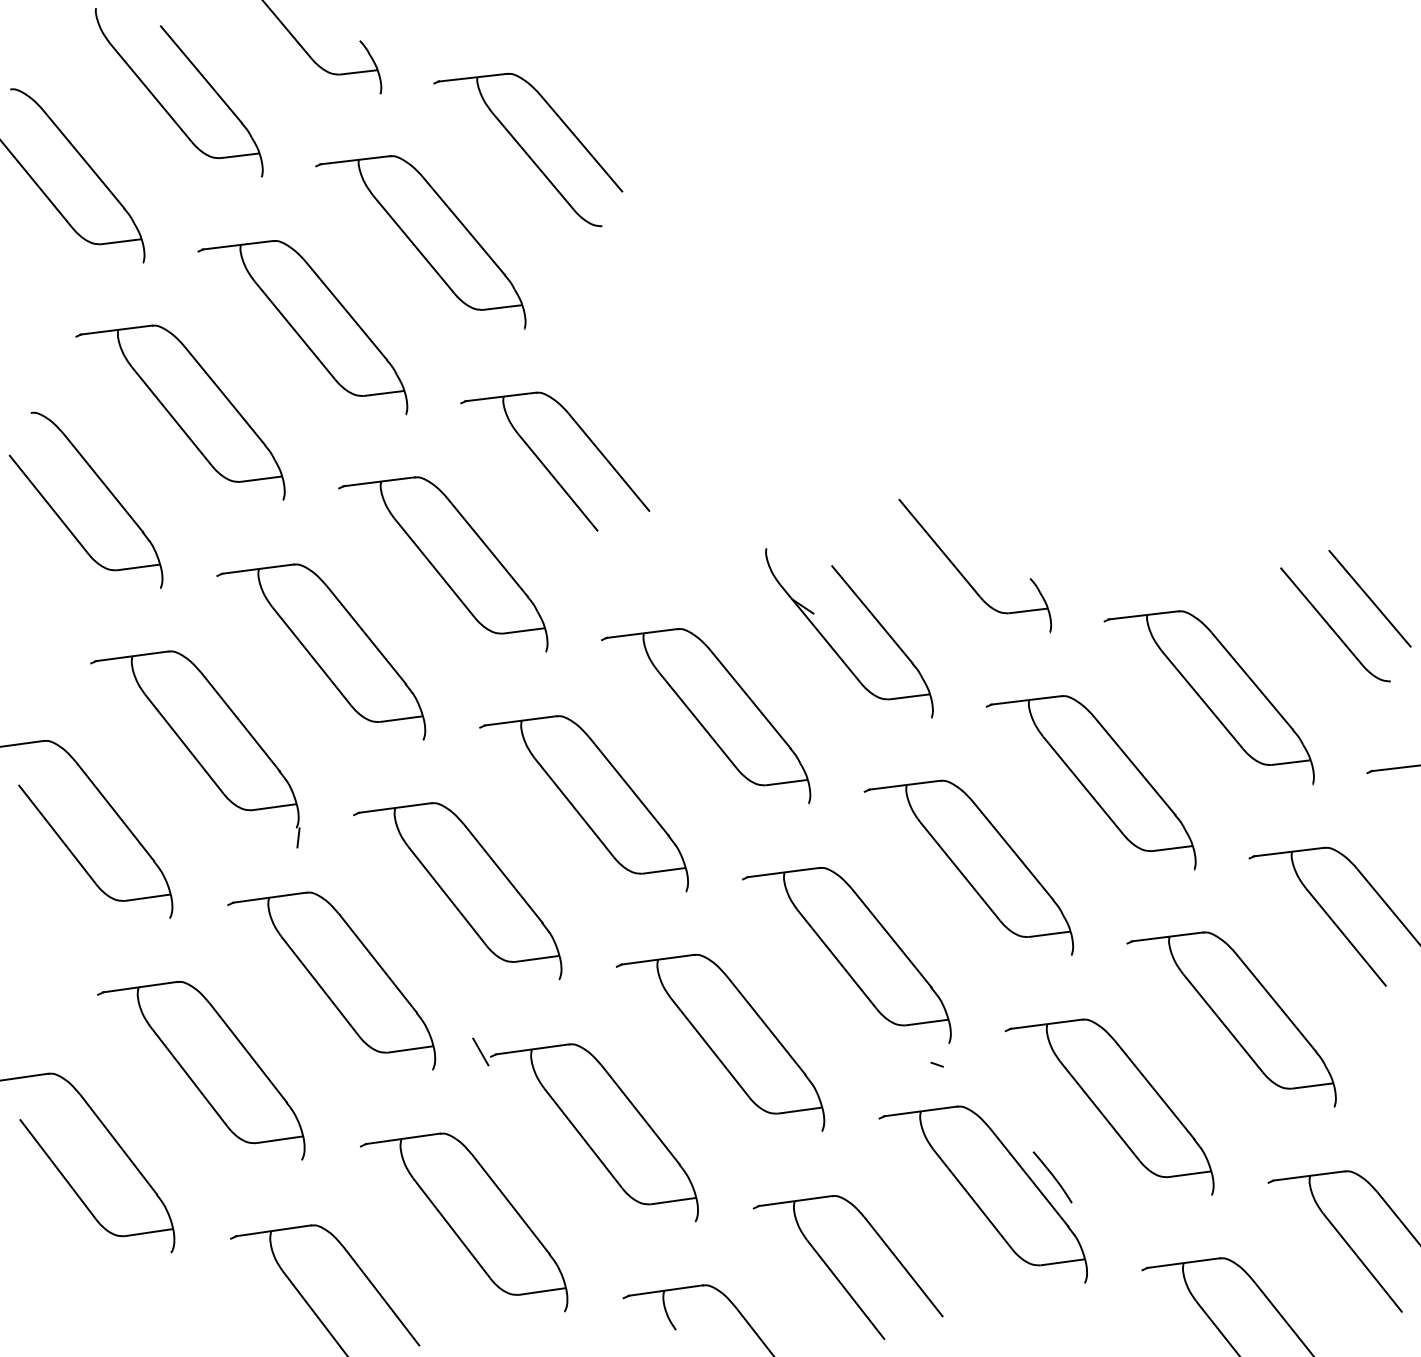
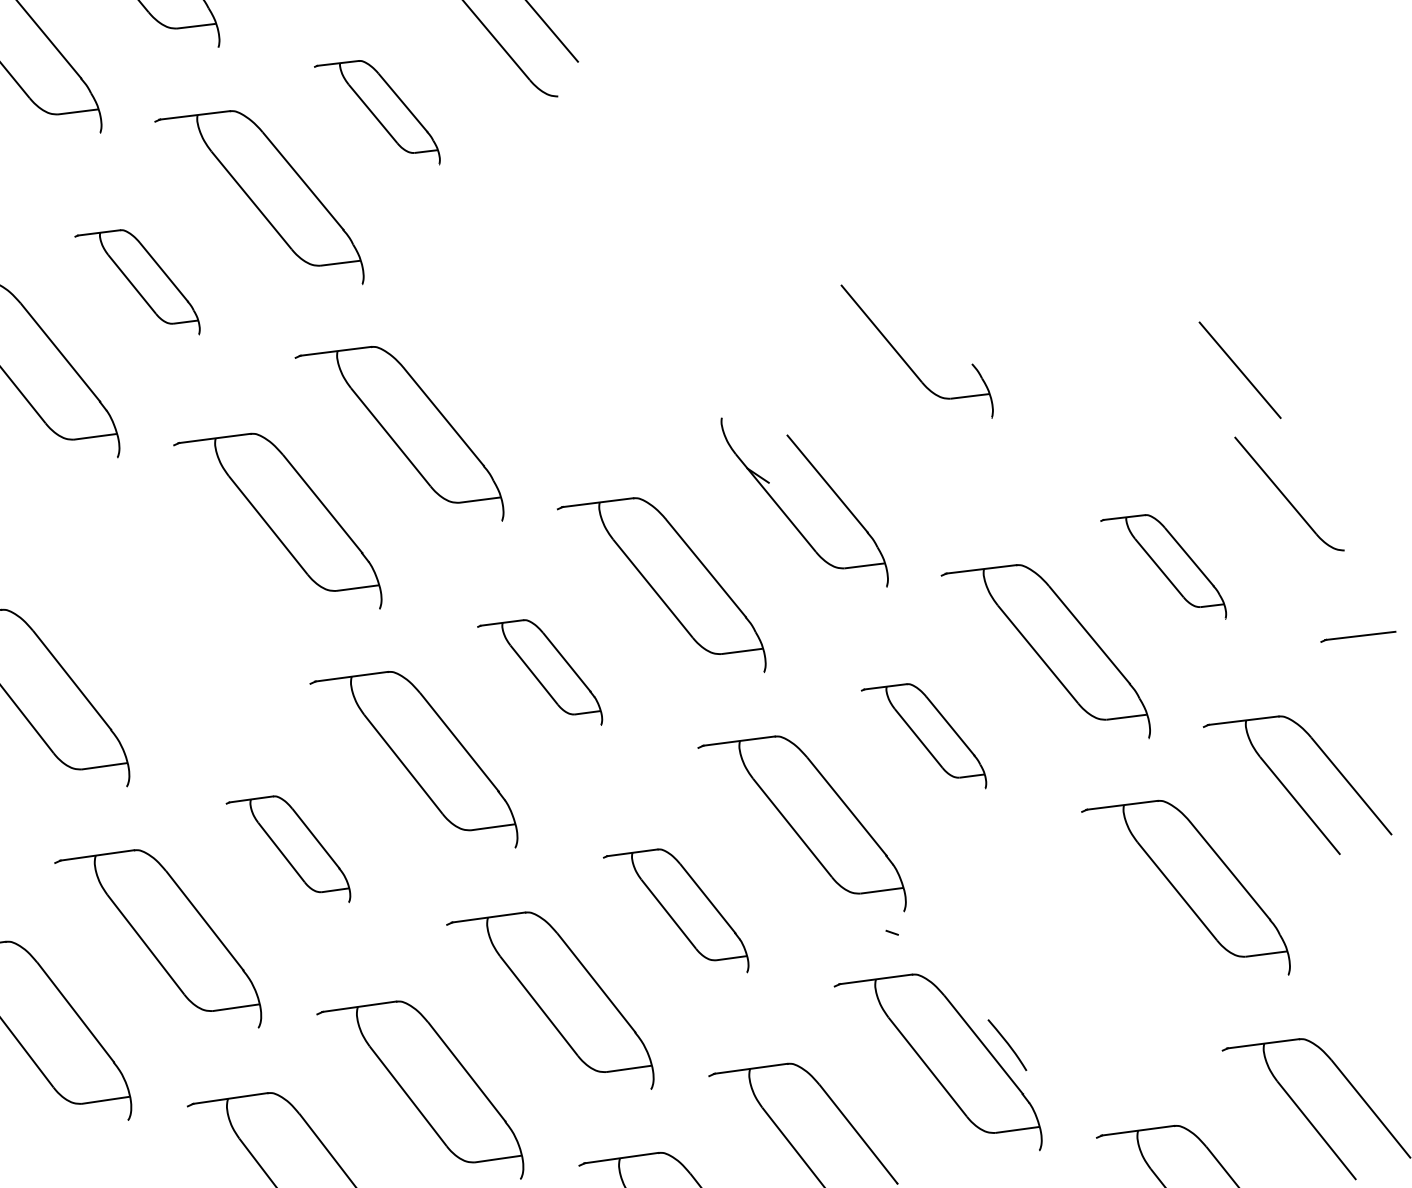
part: (420, 242) -> (376, 112), size x0.6
part: (180, 412) -> (137, 282), size x0.6
part: (546, 466) -> (502, 336), removed
part: (964, 576) -> (906, 362), moved
line: (1369, 598) -> (1239, 370), moved
part: (1208, 697) -> (1162, 566), size x0.6
part: (195, 749) -> (152, 618), removed
part: (583, 803) -> (539, 672), size x0.6
part: (968, 867) -> (923, 736), size x0.6
part: (331, 980) -> (288, 848), size x0.6
part: (720, 1042) -> (676, 910), size x0.7
line: (480, 1051) -> (436, 919), removed
part: (1109, 1106) -> (1064, 974), removed

